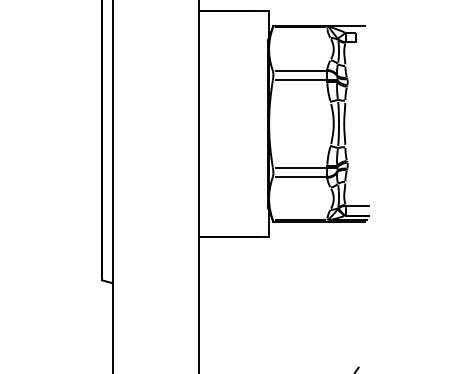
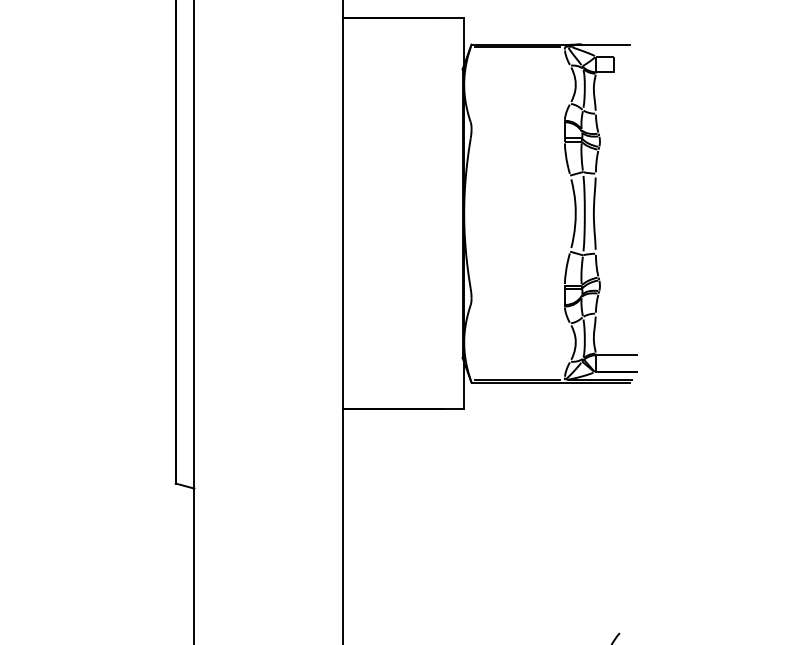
line: (299, 71) -> (516, 123), removed
line: (299, 80) -> (516, 138), removed
line: (299, 167) -> (516, 288), removed
line: (299, 176) -> (516, 304), removed

